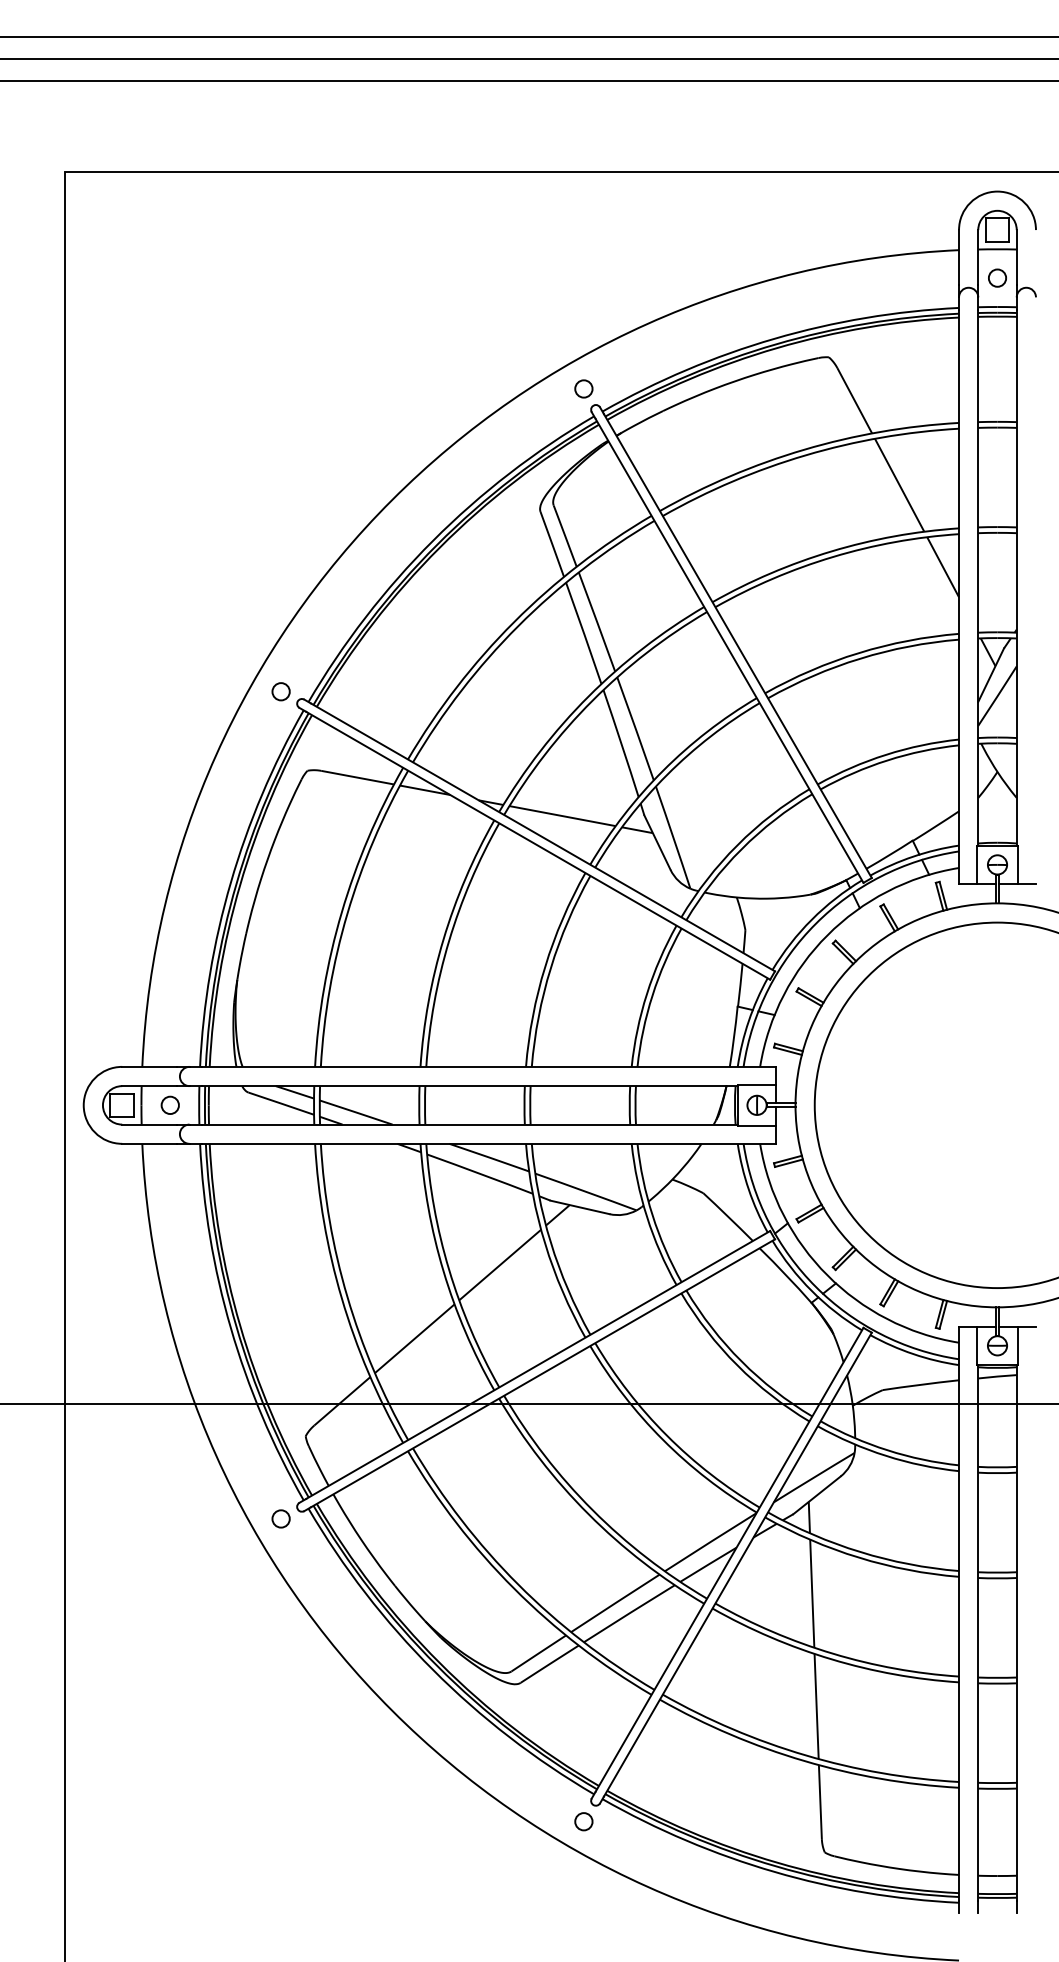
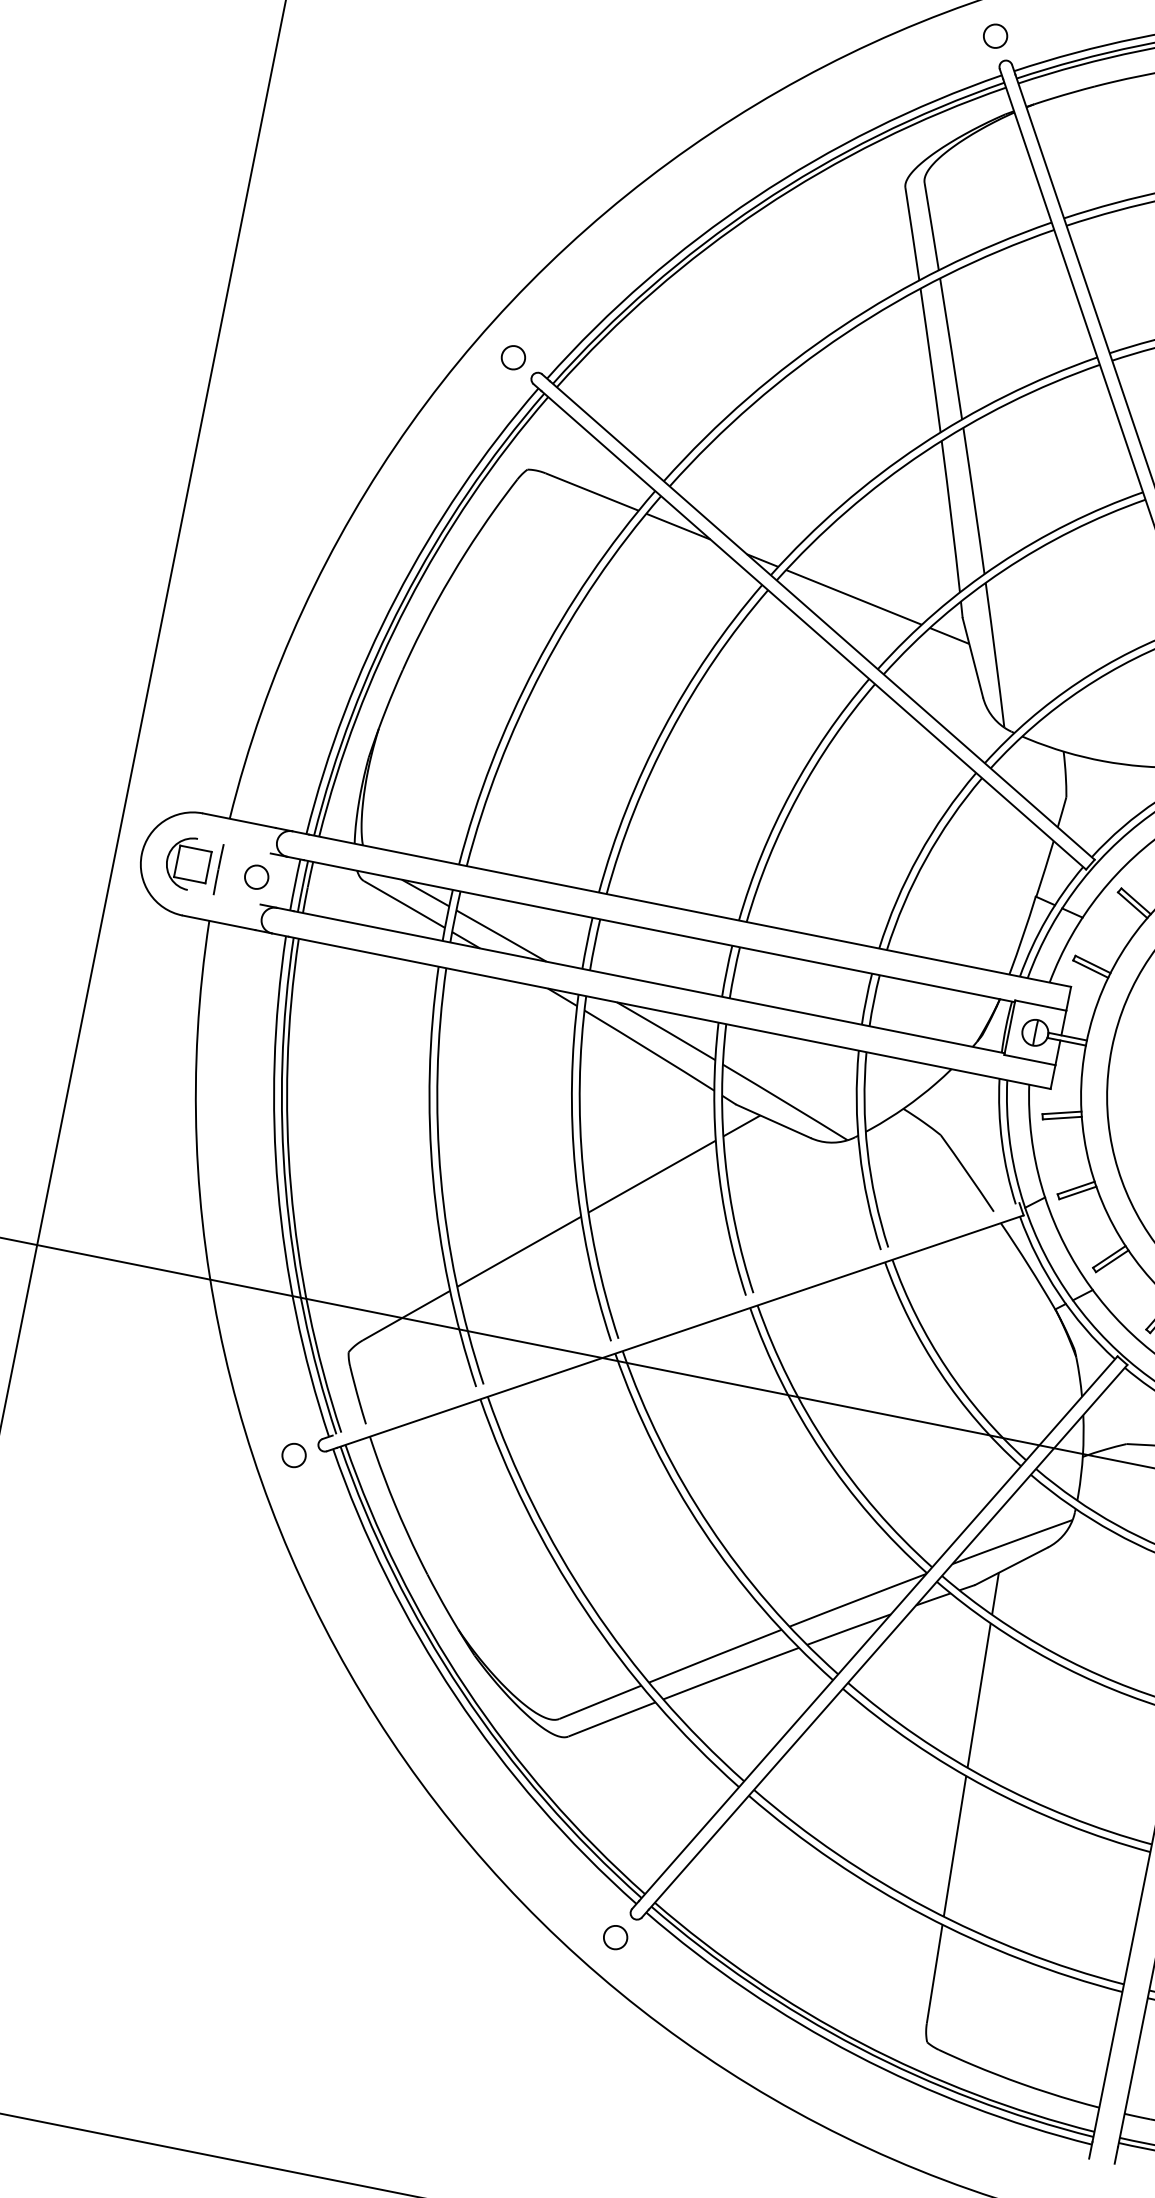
line: (149, 1086) -> (234, 846), removed
line: (149, 1124) -> (224, 897), removed
line: (538, 1364) -> (676, 1318), removed

